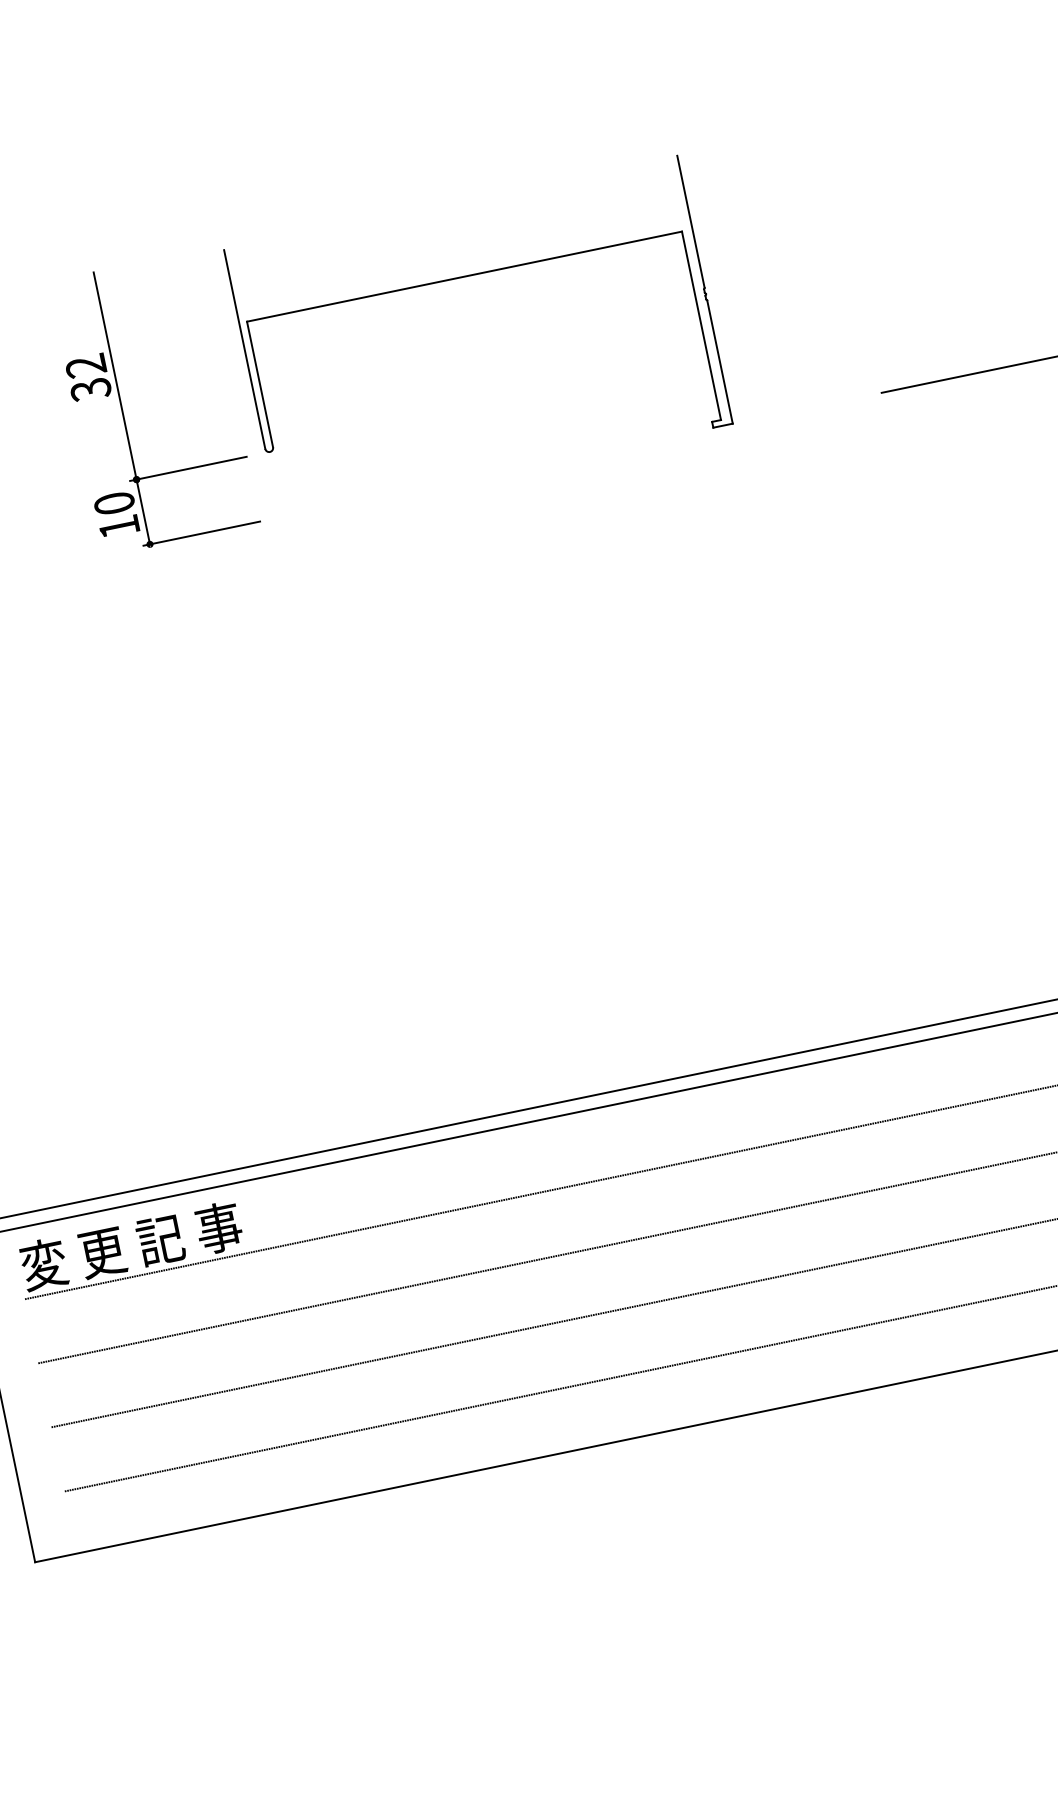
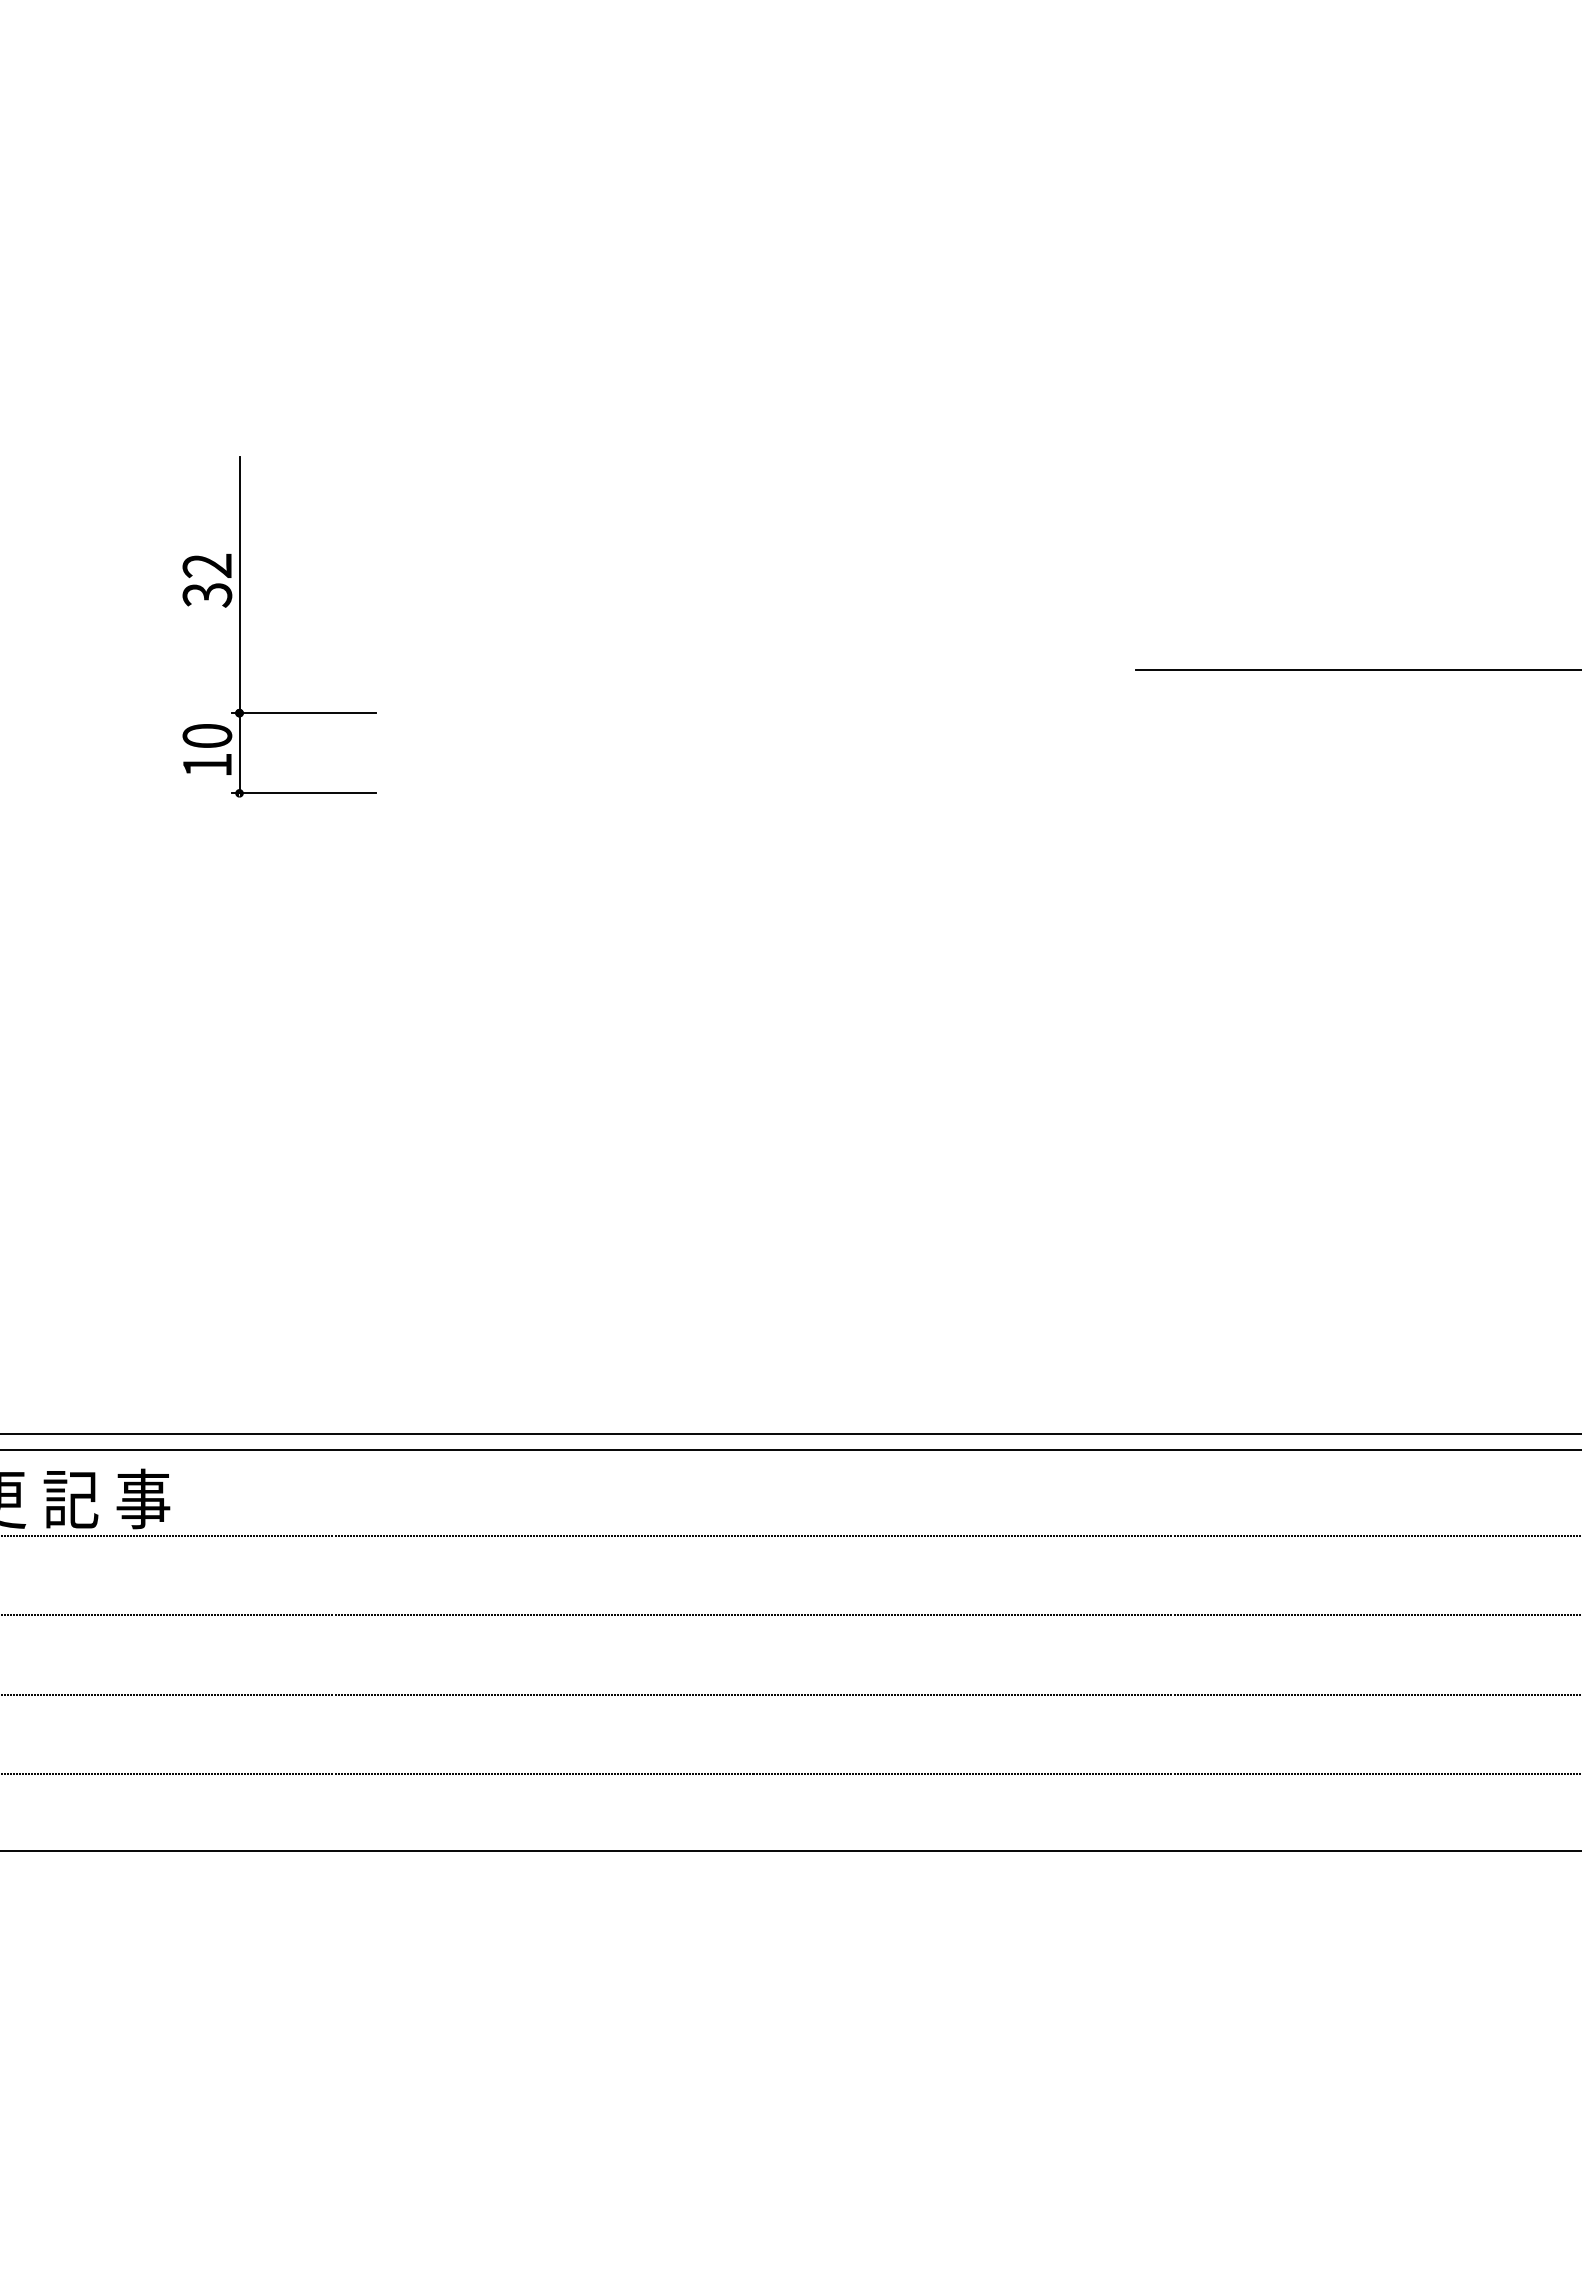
part: (465, 276) -> (670, 430), removed
part: (122, 409) -> (240, 626), moved

